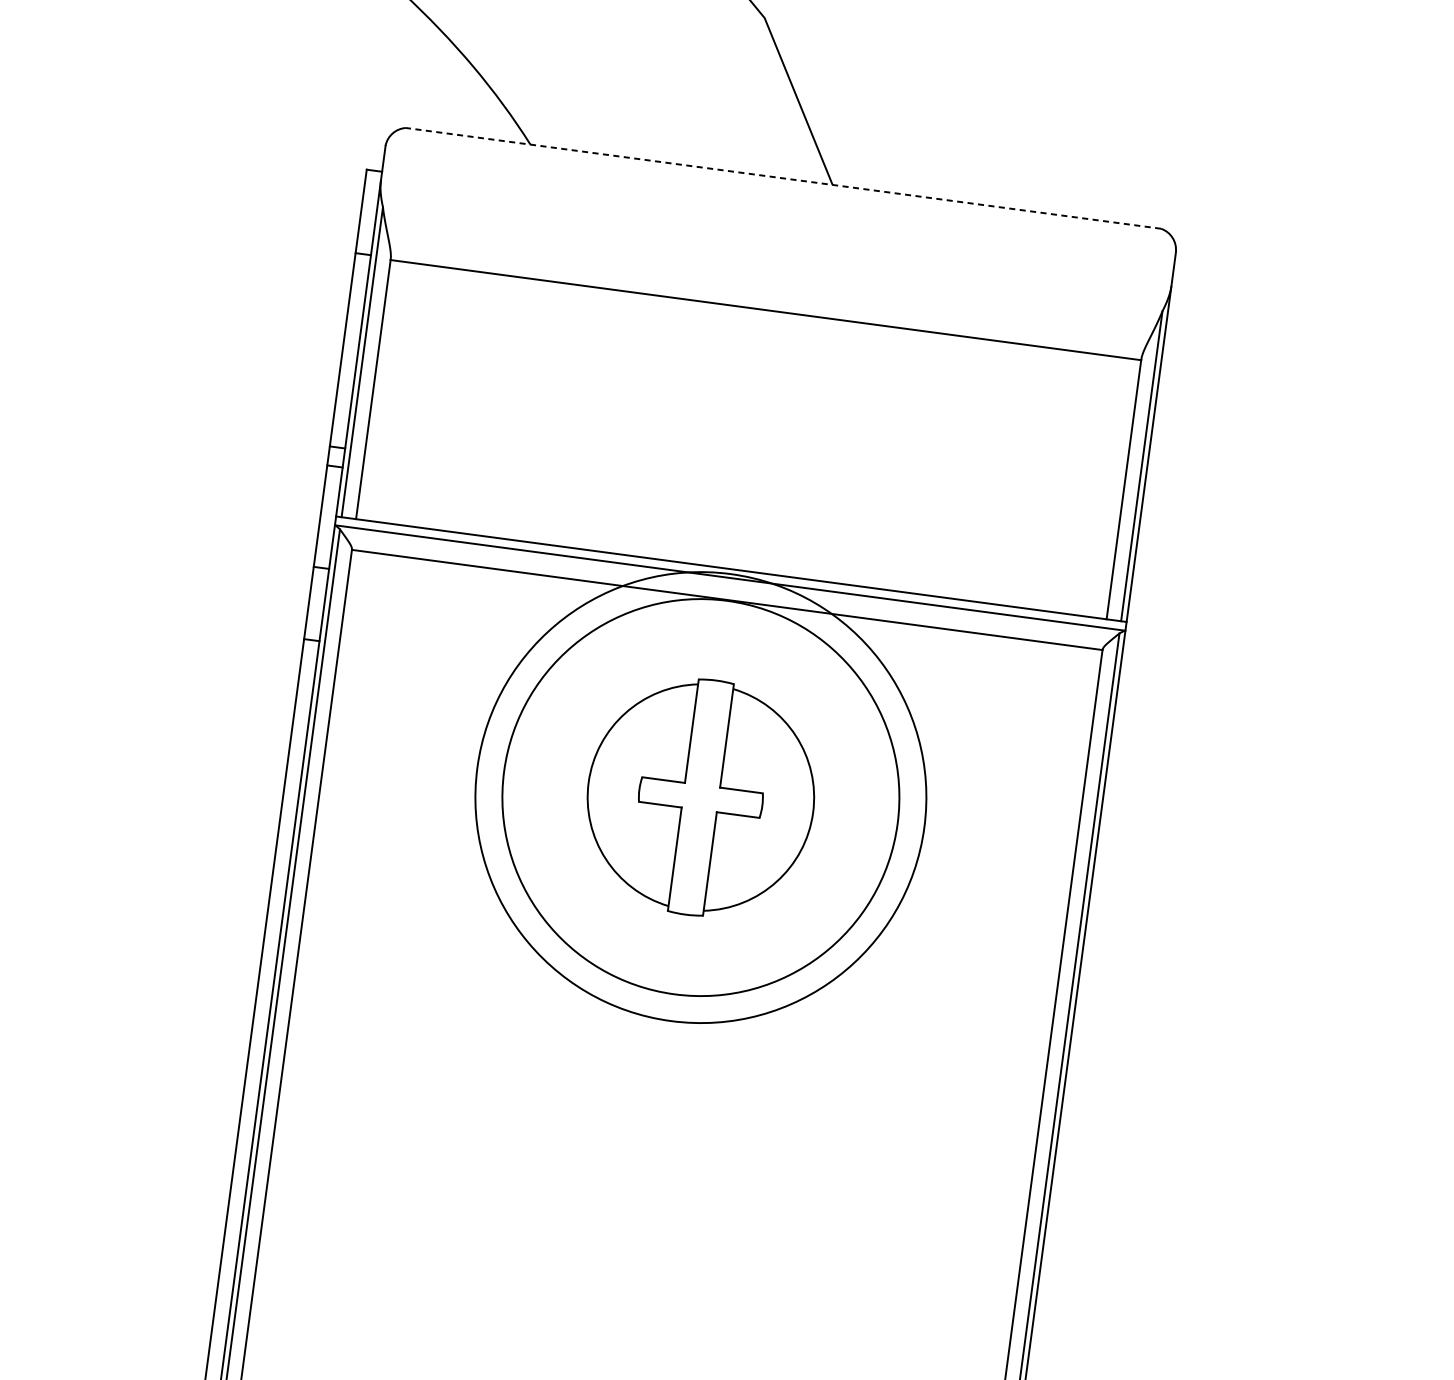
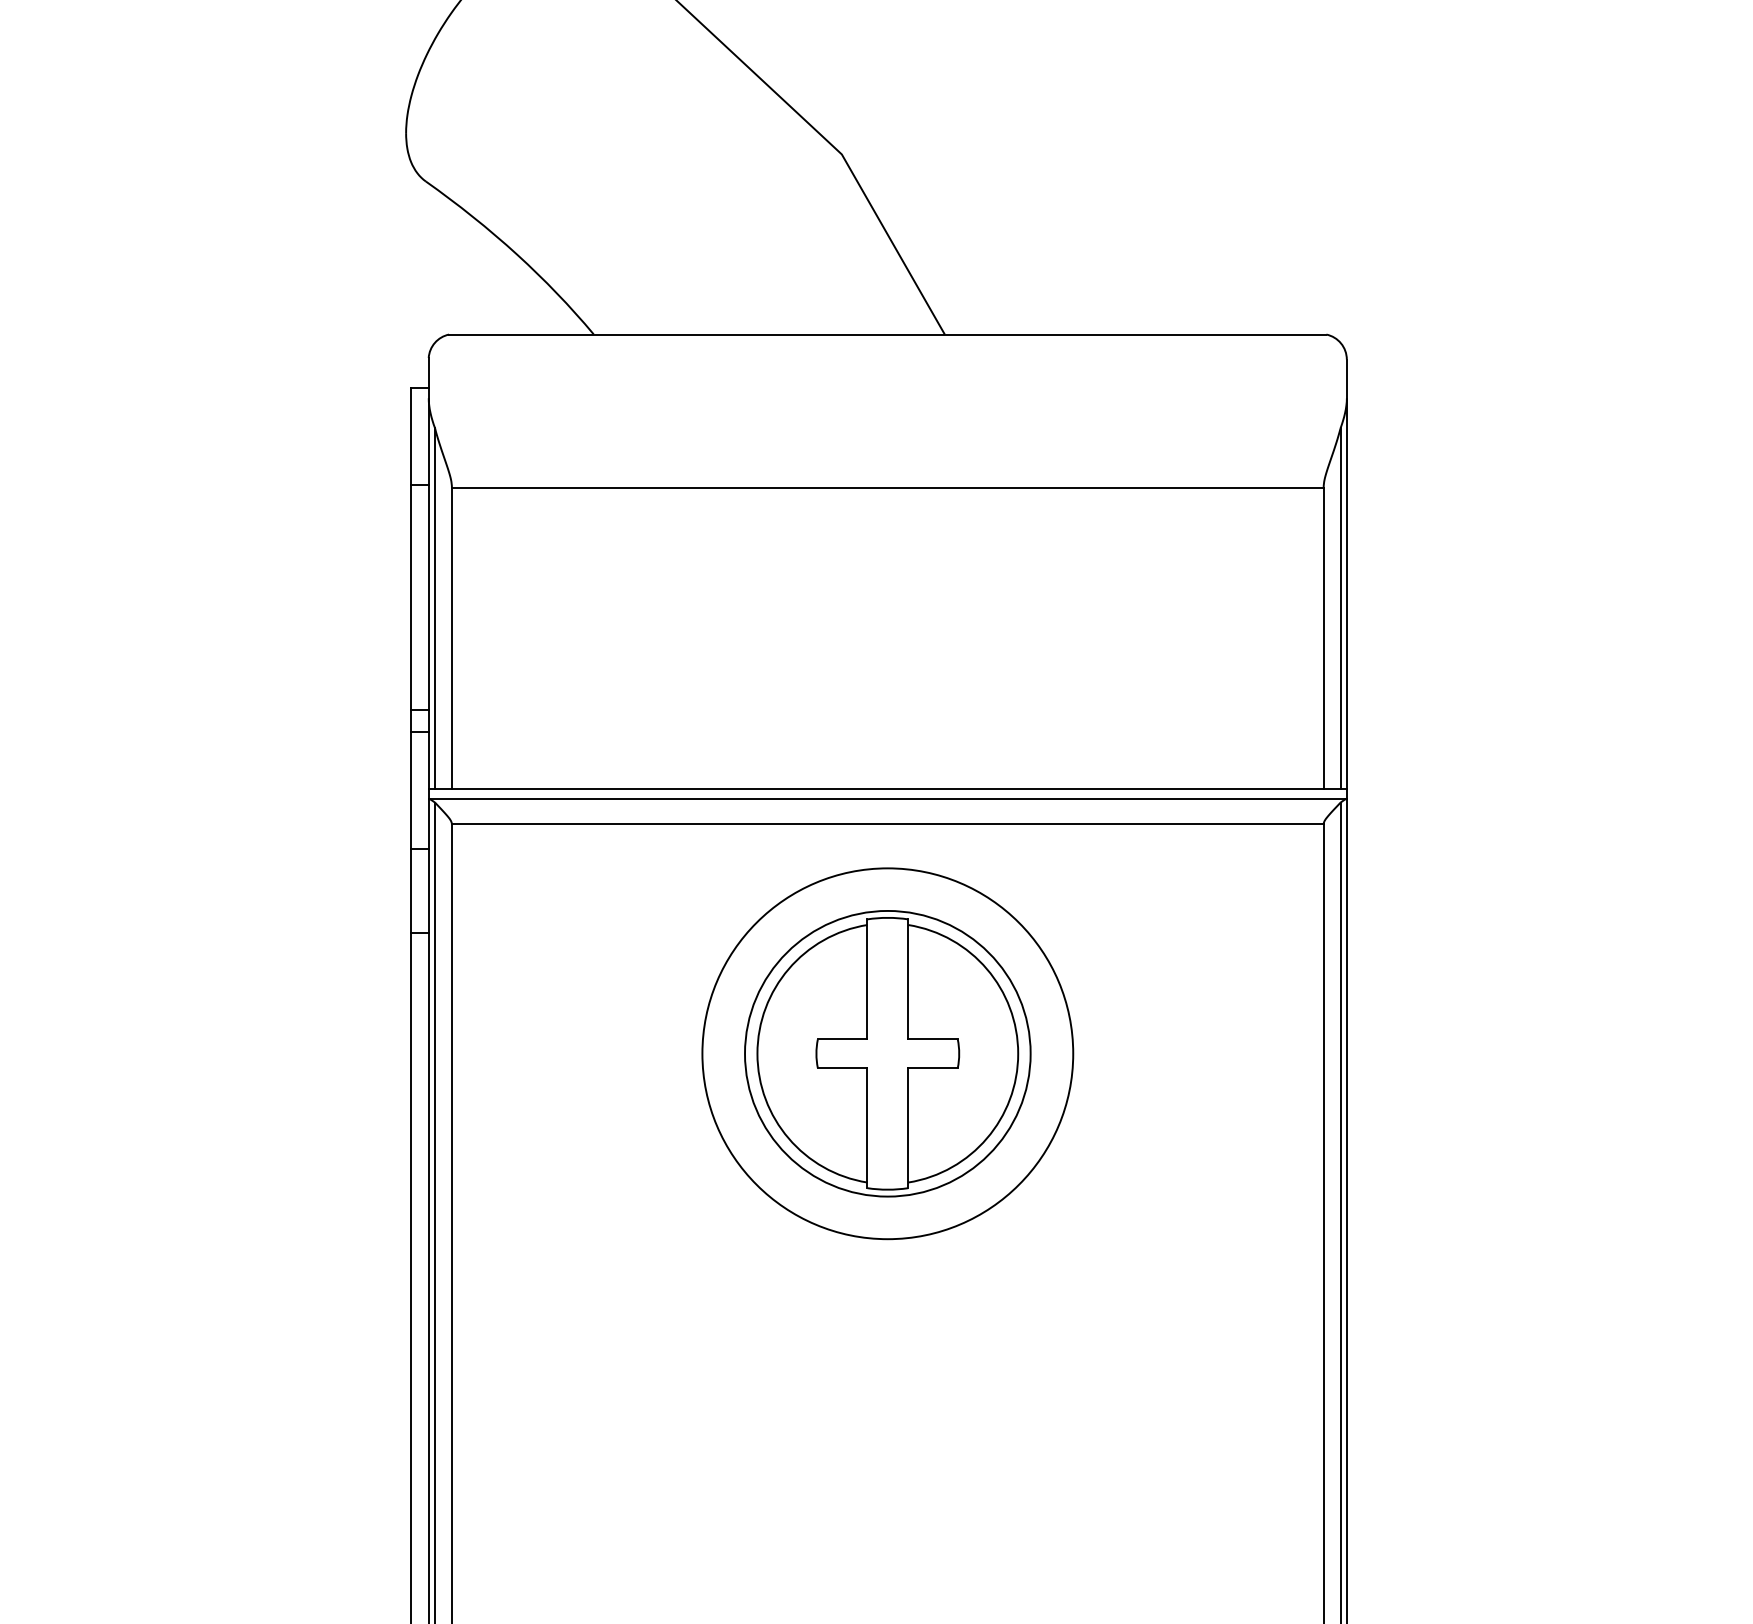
line: (783, 178) -> (887, 334), dashed -> solid
circle: (700, 797) -> (887, 1053), size x0.62
circle: (700, 797) -> (887, 1053), size x0.71

